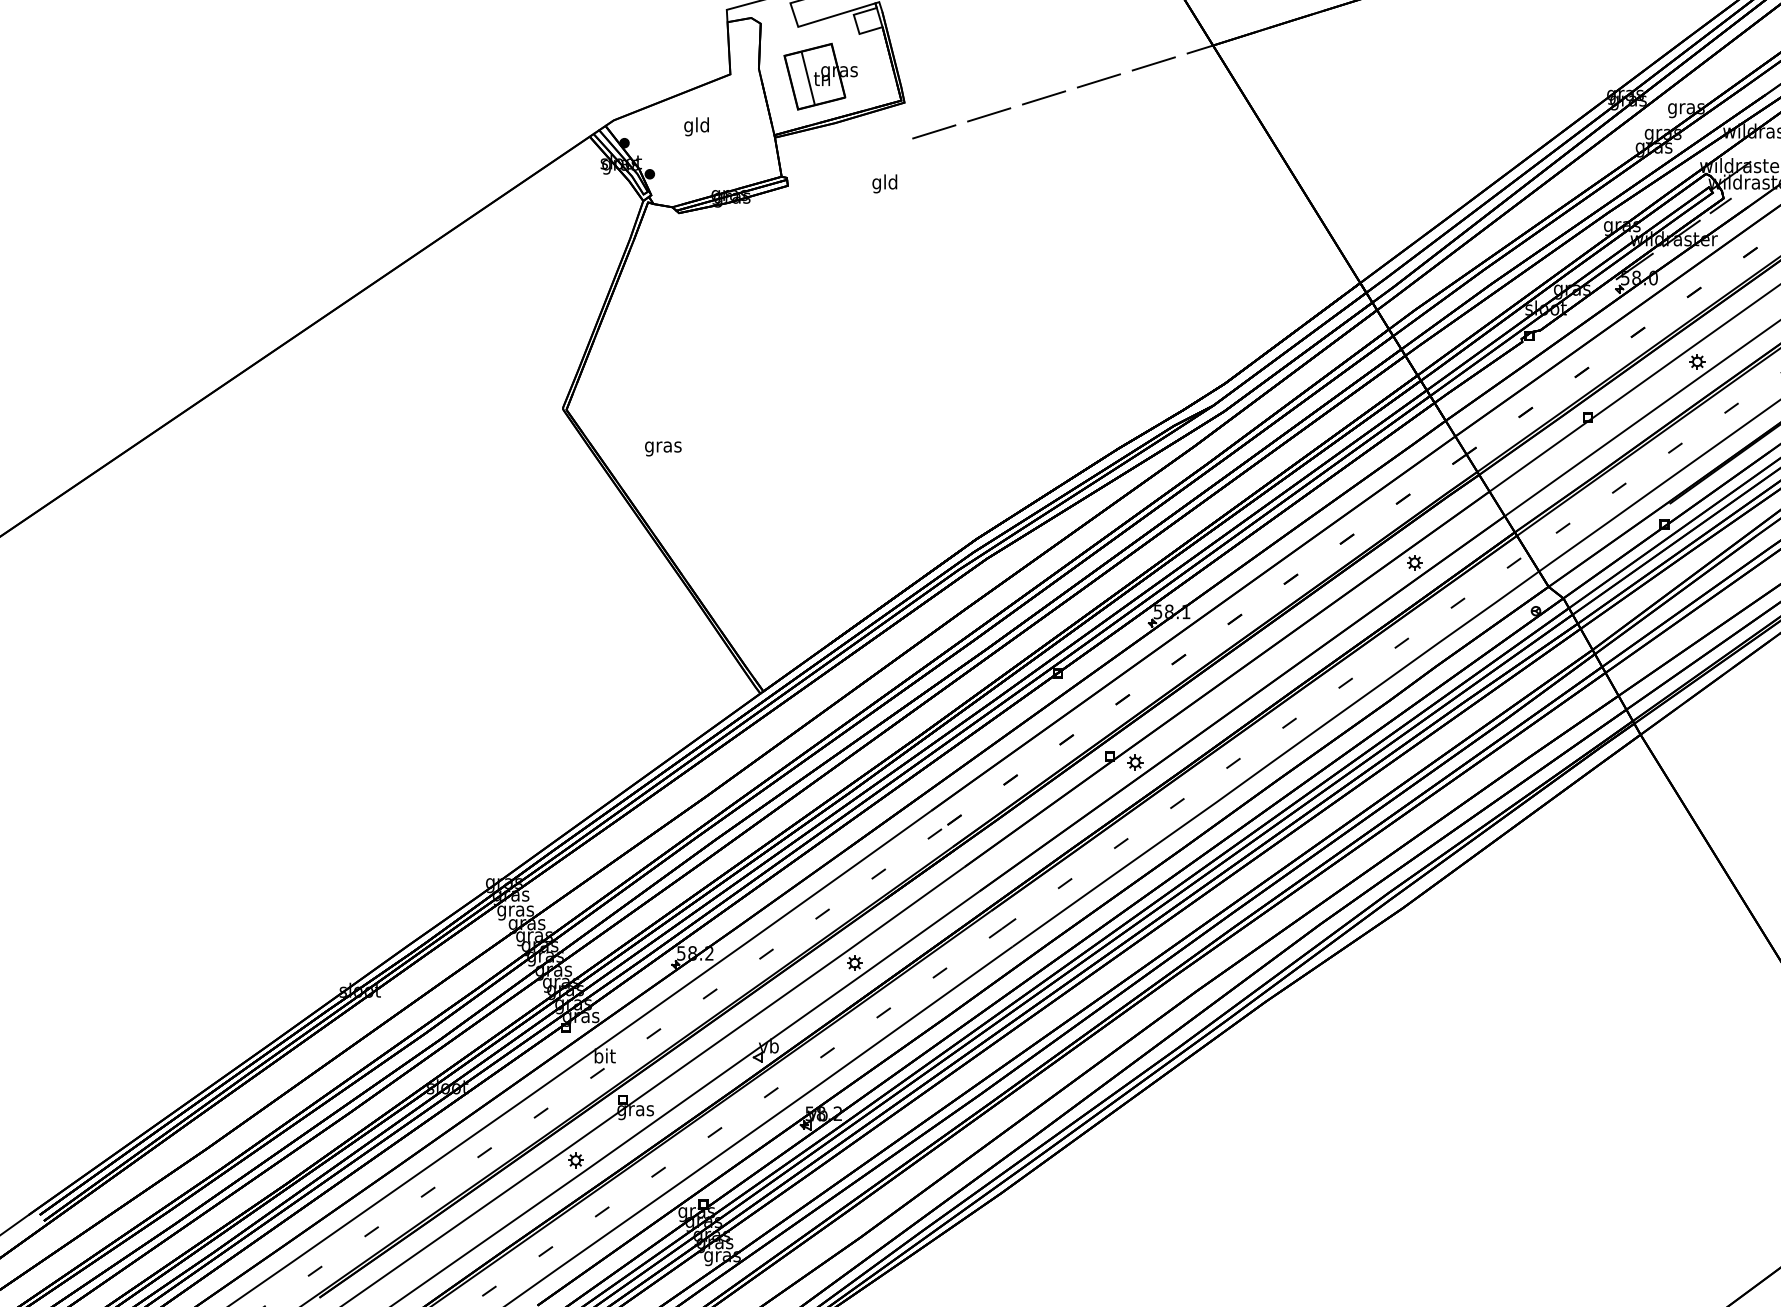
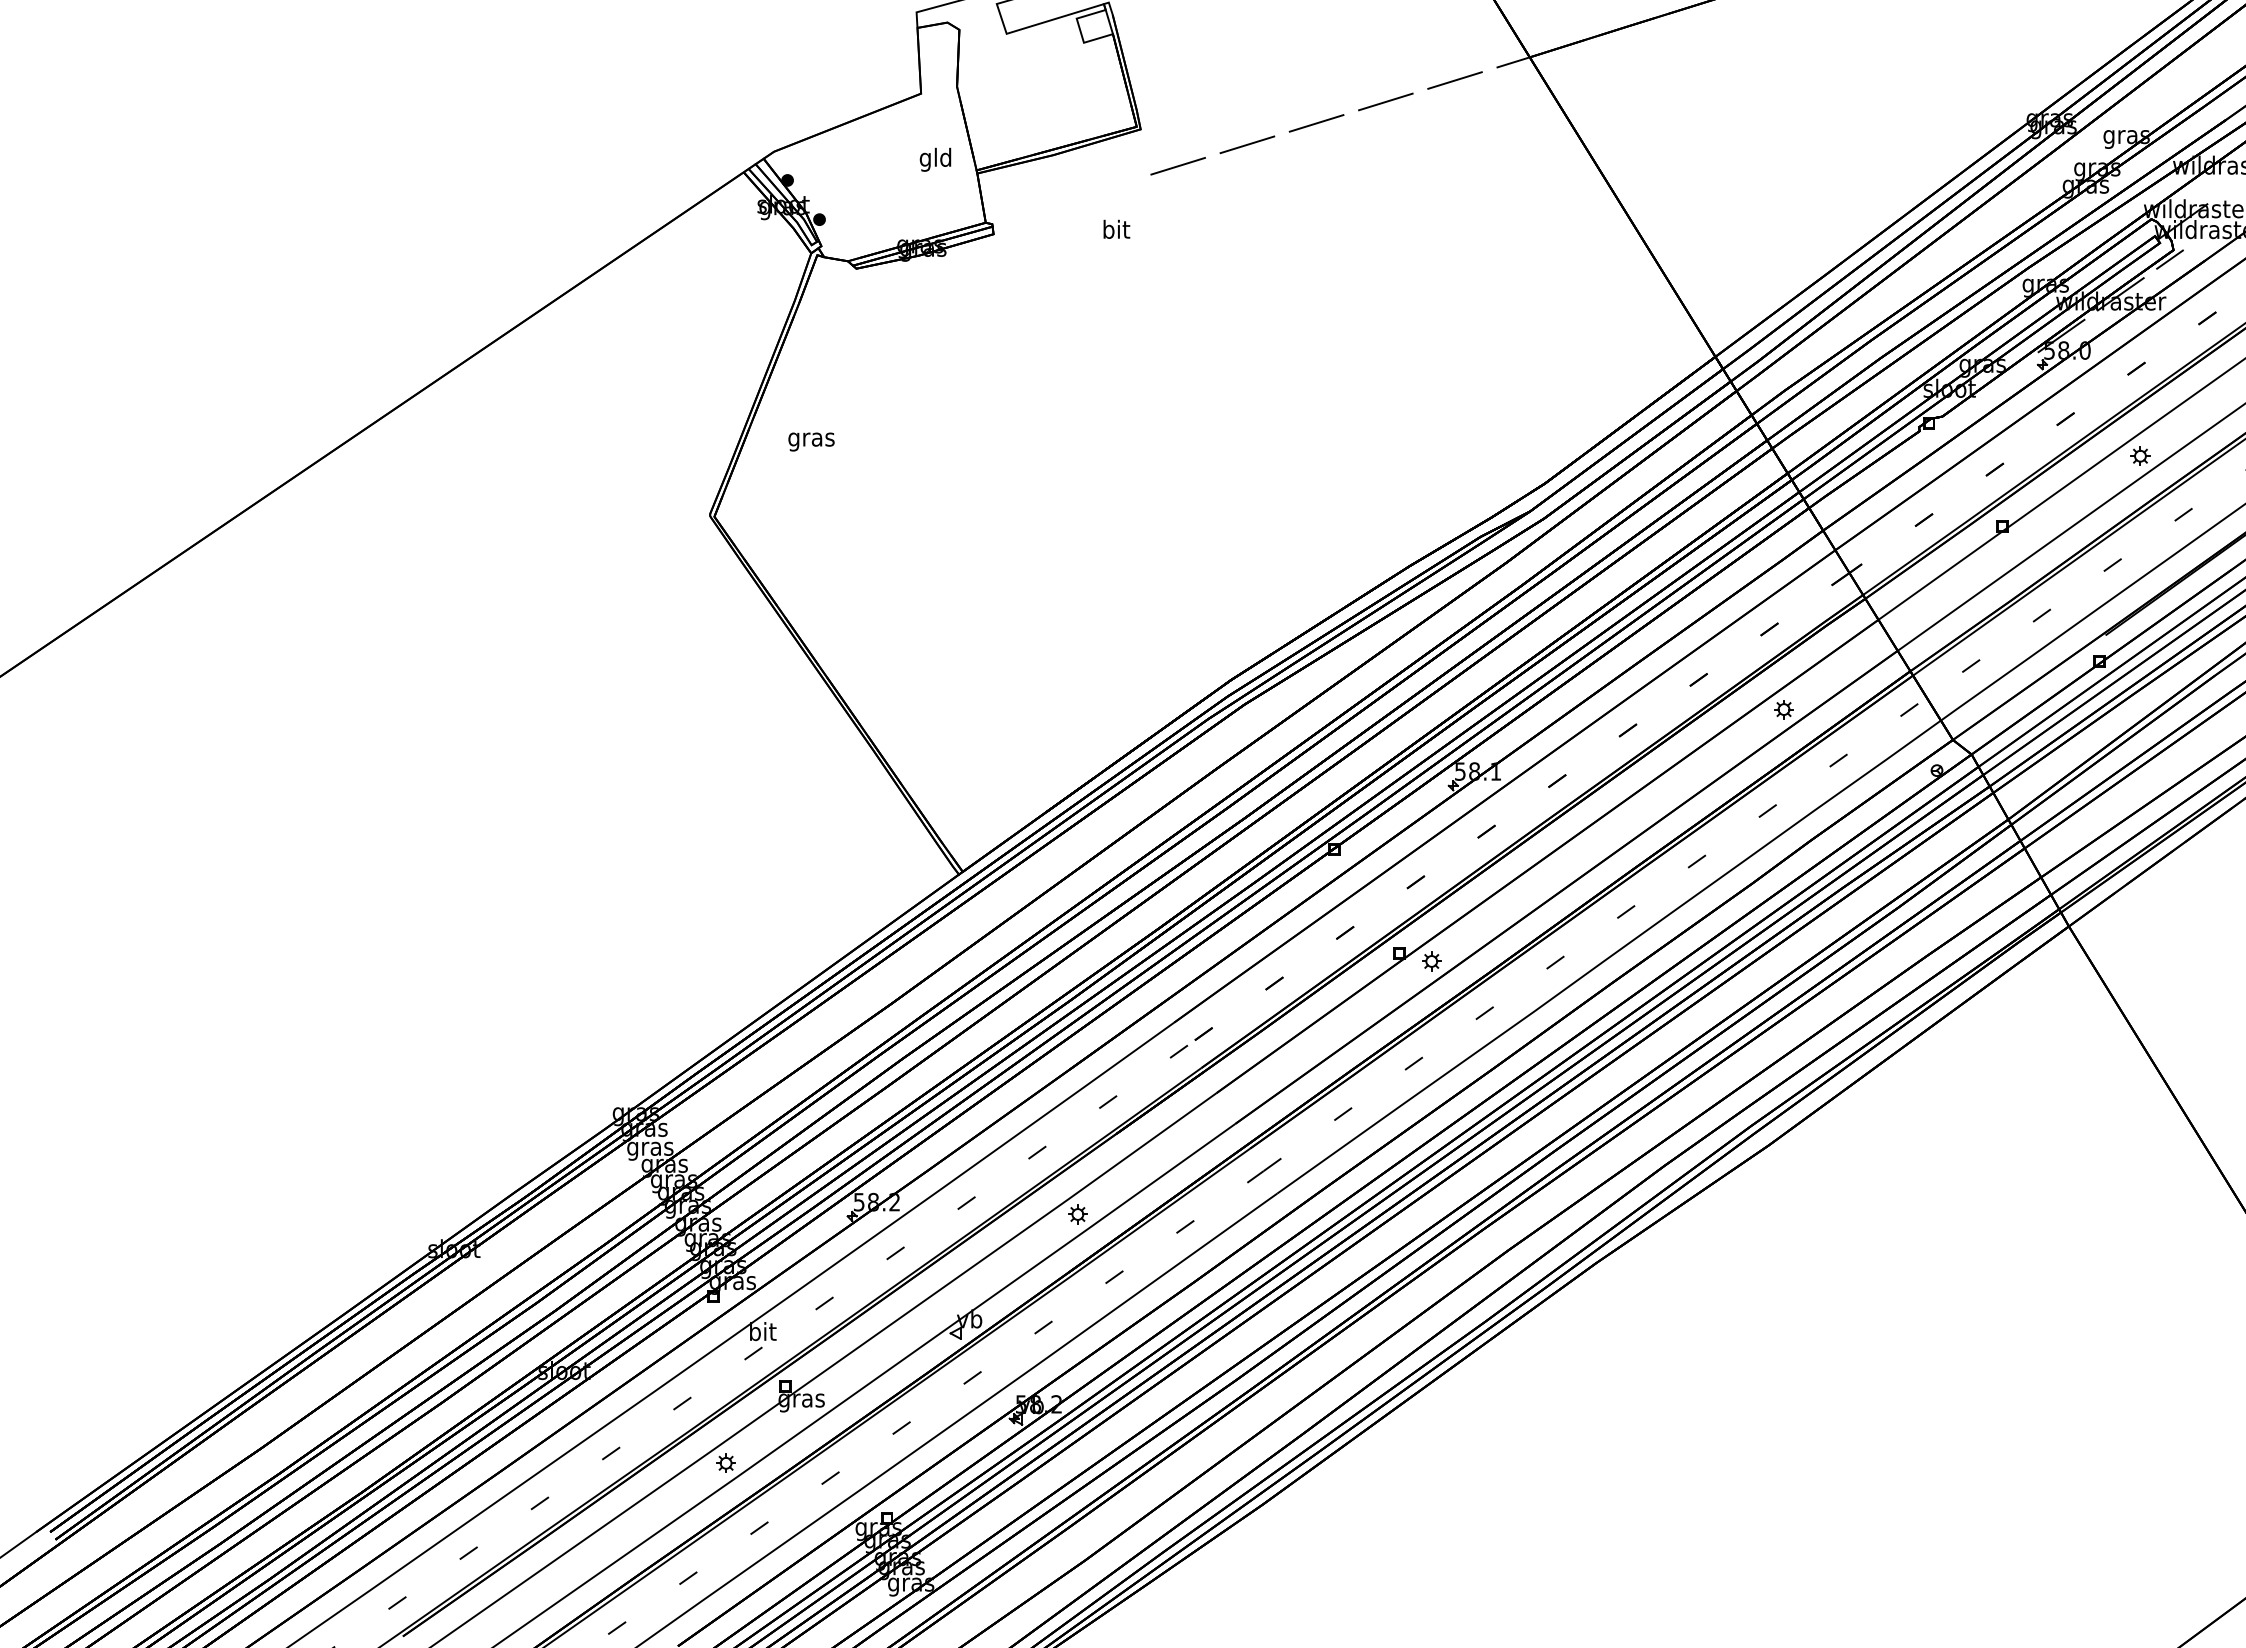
part: (820, 76) -> (1034, 96), removed
text: (696, 126) -> (935, 159), moved
text: (884, 183) -> (1115, 231), gld -> bit
text: (663, 448) -> (811, 441), moved

